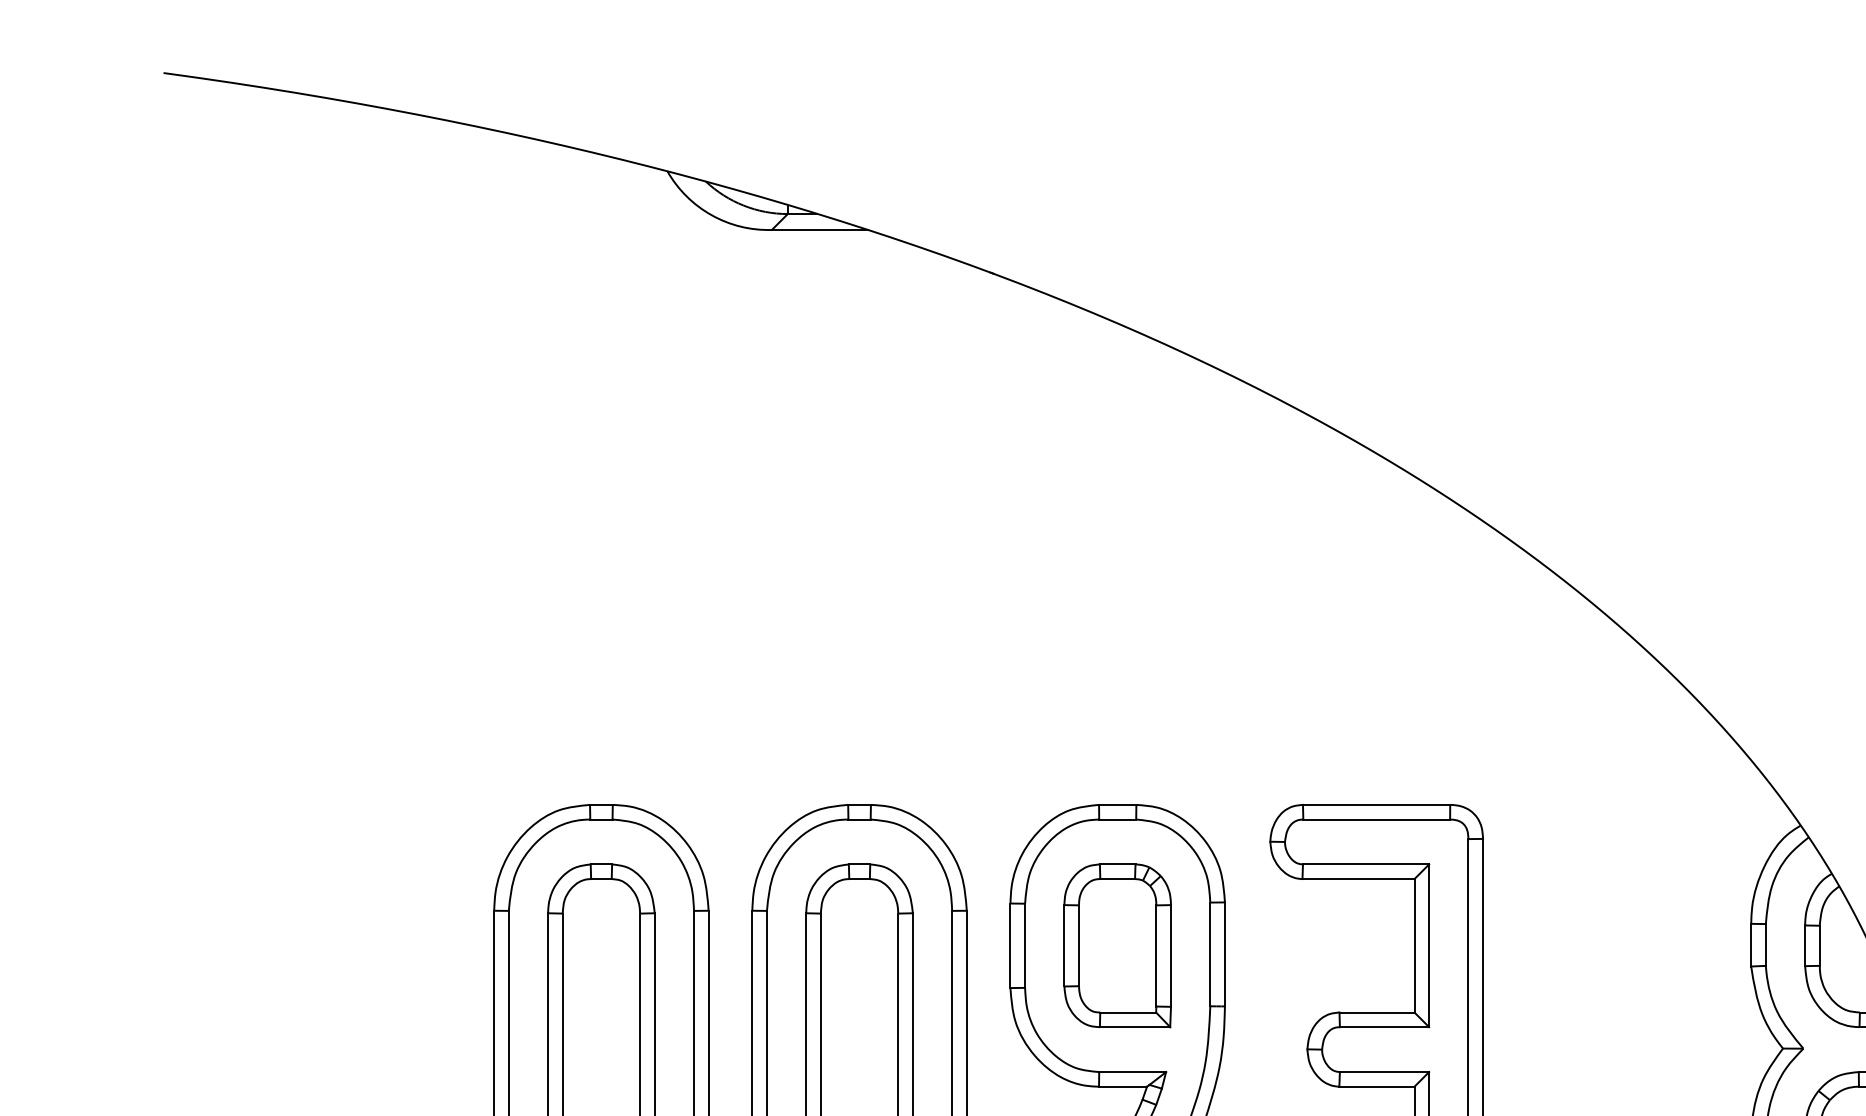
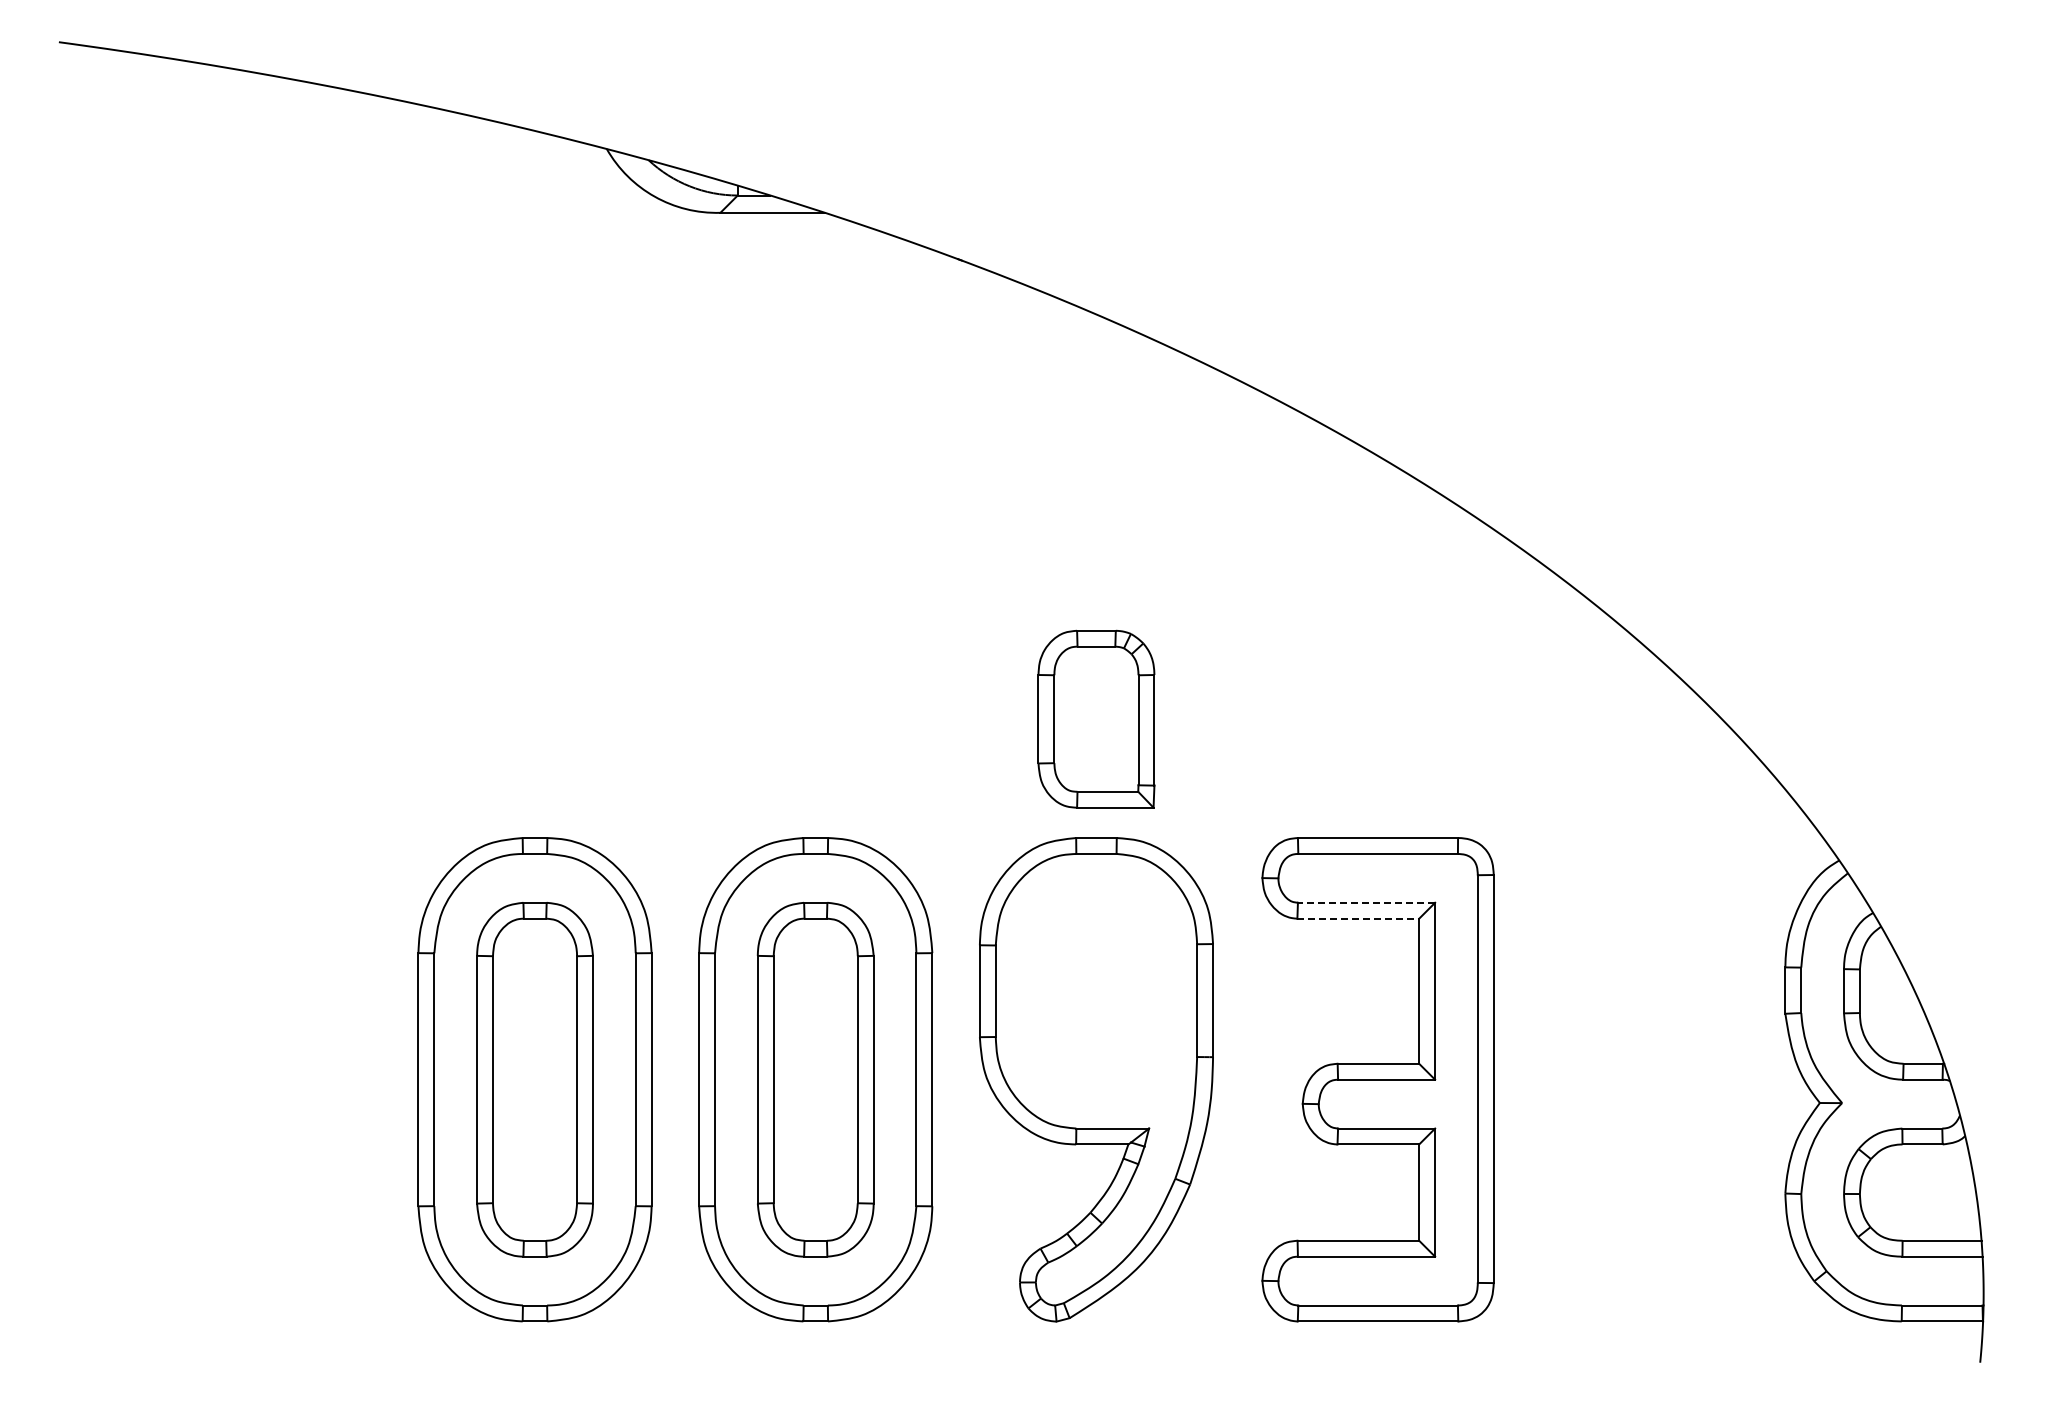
line: (1366, 864) -> (1366, 902), solid -> dashed
line: (1358, 878) -> (1358, 918), solid -> dashed
part: (1117, 945) -> (1096, 718), moved

